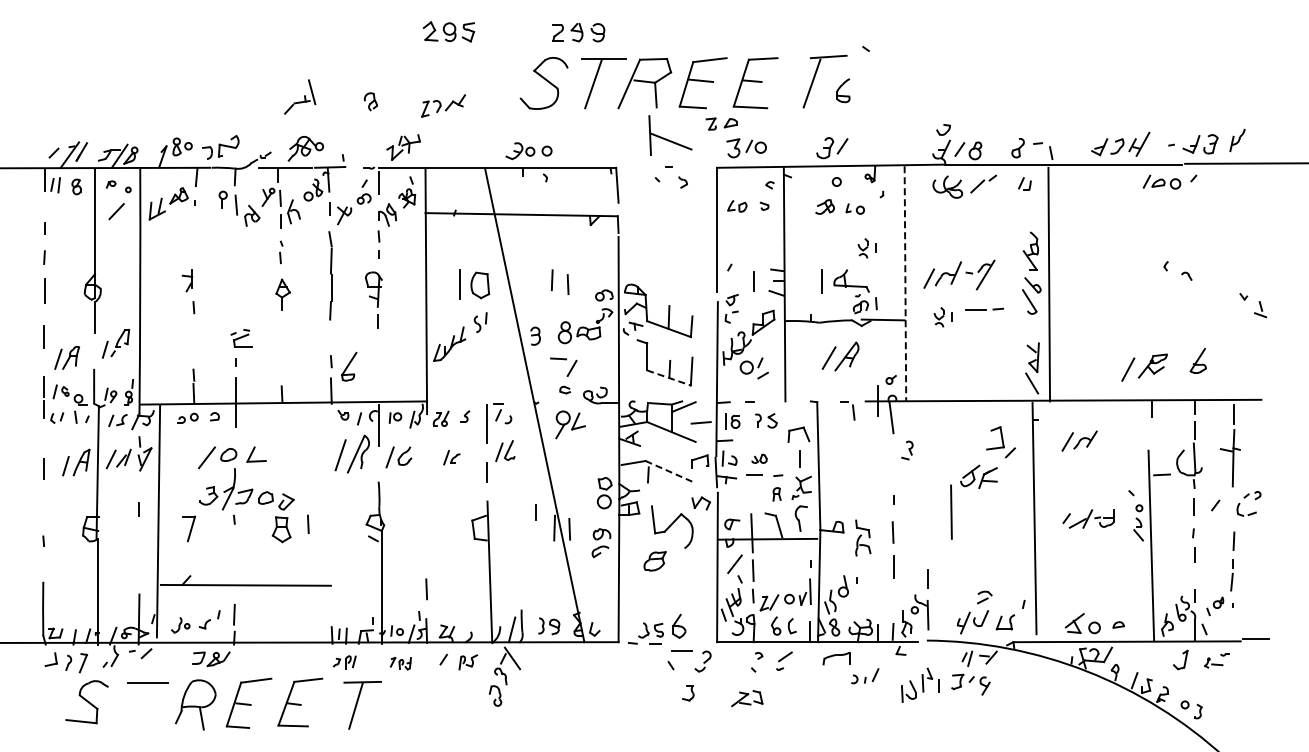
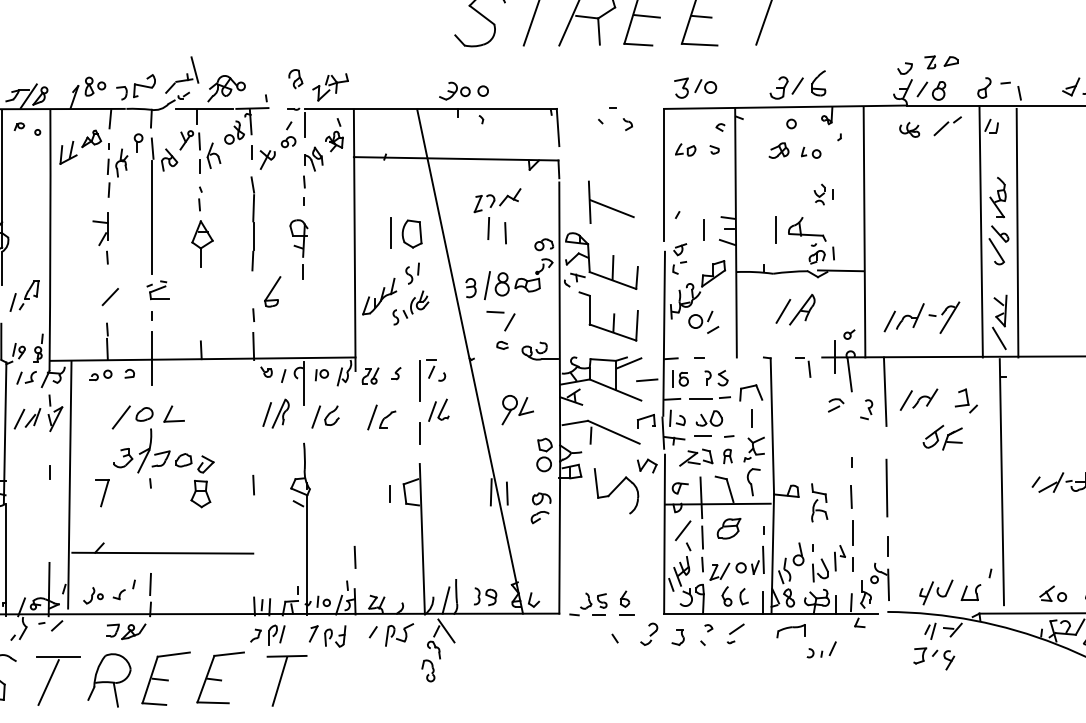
part: (843, 90) -> (818, 83), moved
part: (300, 96) -> (182, 74), moved
part: (370, 101) -> (295, 78), moved
part: (443, 105) -> (497, 200), moved
part: (721, 123) -> (941, 61), moved
part: (670, 135) -> (611, 202), moved
part: (947, 187) -> (909, 129), size x0.62
line: (116, 211) -> (110, 296), moved
part: (203, 228) -> (117, 173), added
line: (235, 269) -> (151, 217), added
part: (959, 274) -> (922, 317), moved
part: (187, 280) -> (100, 228), size x1.43
line: (905, 283) -> (864, 232), dashed -> solid
line: (1014, 283) -> (980, 232), added
part: (282, 294) -> (201, 243), size x1.43
part: (984, 308) -> (710, 396), moved
part: (942, 317) -> (903, 268), removed
line: (550, 333) -> (486, 285), added
part: (478, 354) -> (410, 307), added
part: (349, 366) -> (273, 291), moved
line: (669, 378) -> (613, 333), dashed -> solid
part: (570, 424) -> (517, 409), moved
line: (924, 433) -> (884, 391), added
part: (1079, 440) -> (918, 399), moved
part: (1001, 442) -> (966, 401), size x0.71
part: (352, 454) -> (276, 413), size x0.71
part: (451, 457) -> (381, 417), size x1.67
part: (759, 458) -> (709, 418), size x1.67
line: (669, 471) -> (613, 432), dashed -> solid
line: (951, 511) -> (886, 487), moved
line: (535, 512) -> (390, 493), moved
line: (308, 523) -> (253, 484), moved
part: (654, 561) -> (728, 528), moved
part: (984, 597) -> (835, 405), moved
part: (1082, 623) -> (1052, 593), size x0.71
part: (682, 632) -> (627, 603), size x0.62
part: (344, 662) -> (267, 635), size x1.43
part: (468, 662) -> (399, 635), size x1.43
part: (400, 663) -> (327, 636), size x1.67
part: (920, 684) -> (832, 562), moved
part: (688, 693) -> (678, 637), moved
part: (747, 698) -> (696, 457), moved
line: (138, 706) -> (48, 682), added

